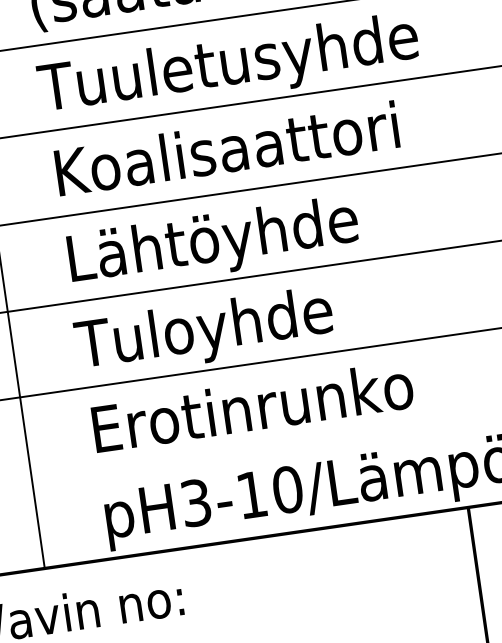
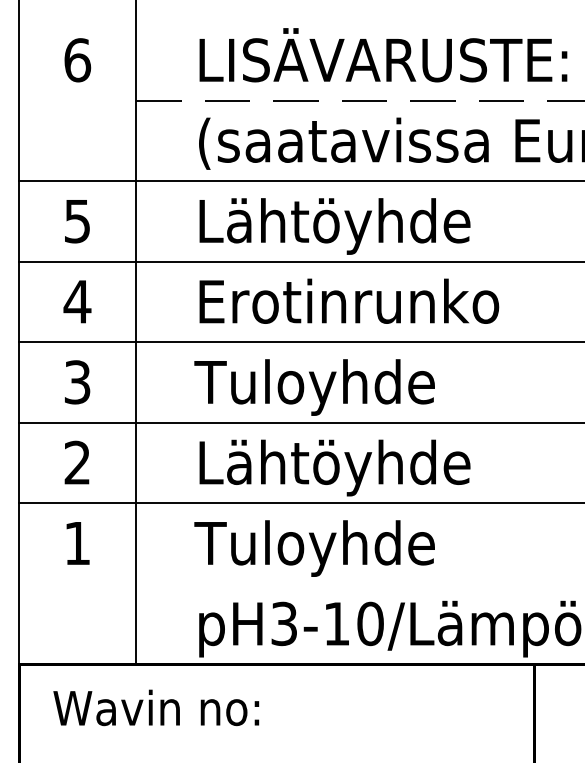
text: (228, 67) -> (372, 226), Tuuletusyhde -> Lähtöyhde
text: (229, 147) -> (362, 300), Koalisaattori -> Erotinrunko
text: (211, 244) -> (332, 387), Lähtöyhde -> Tuloyhde
text: (223, 329) -> (332, 467), Tuloyhde -> Lähtöyhde
text: (250, 413) -> (346, 548), Erotinrunko -> Tuloyhde

